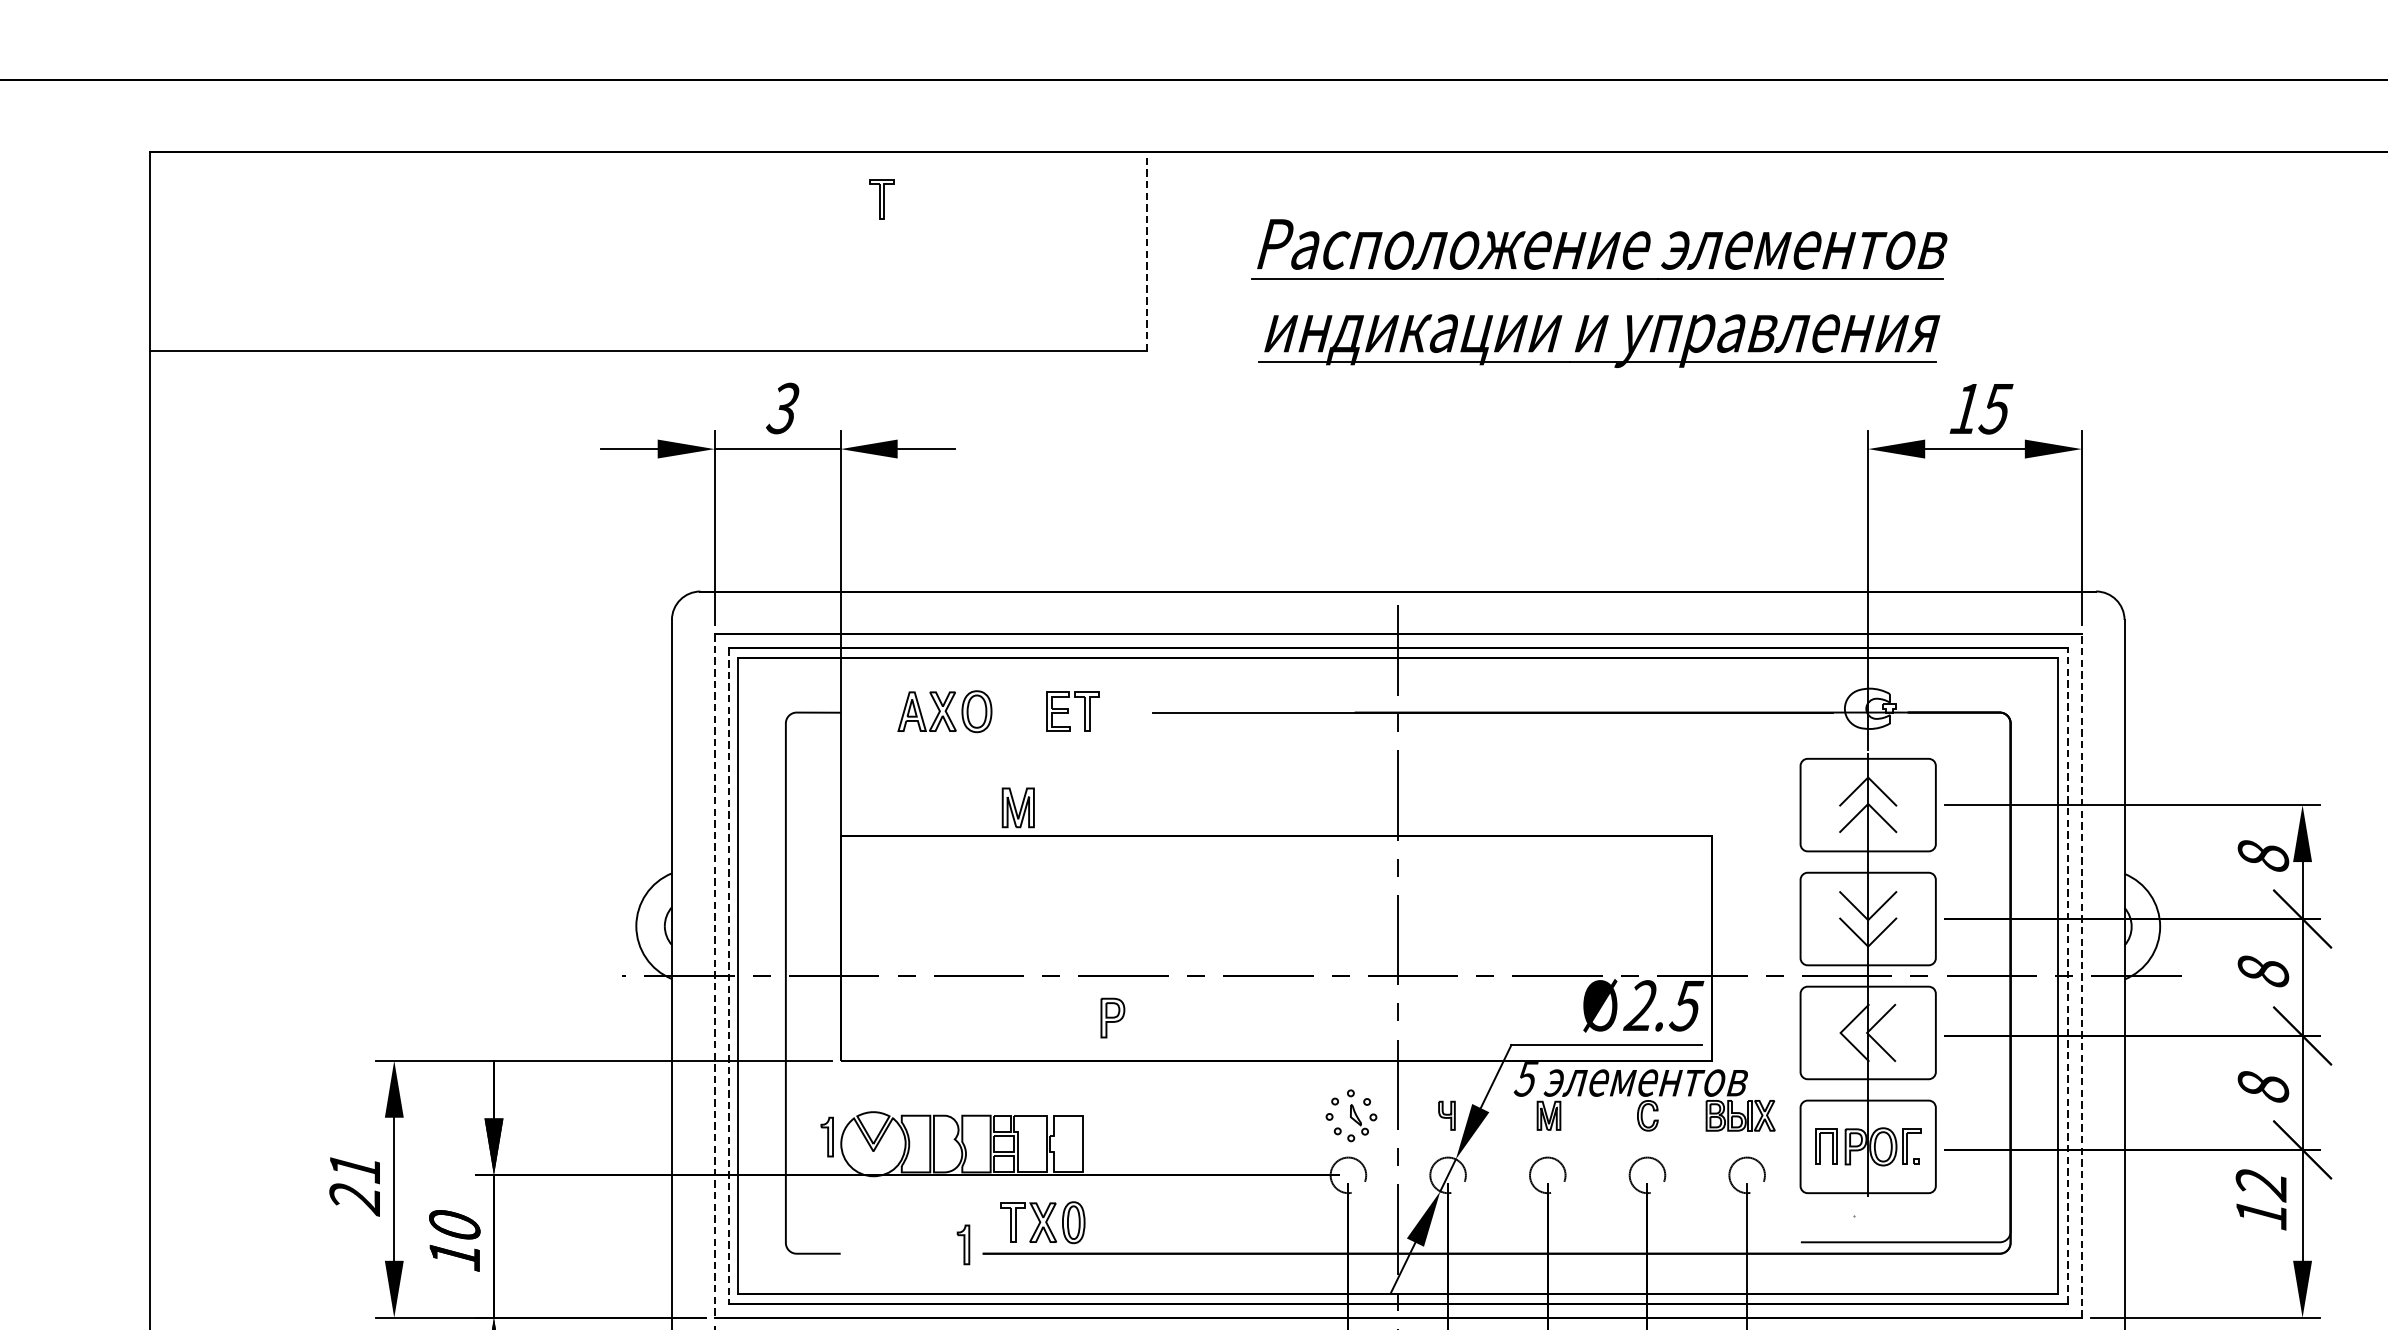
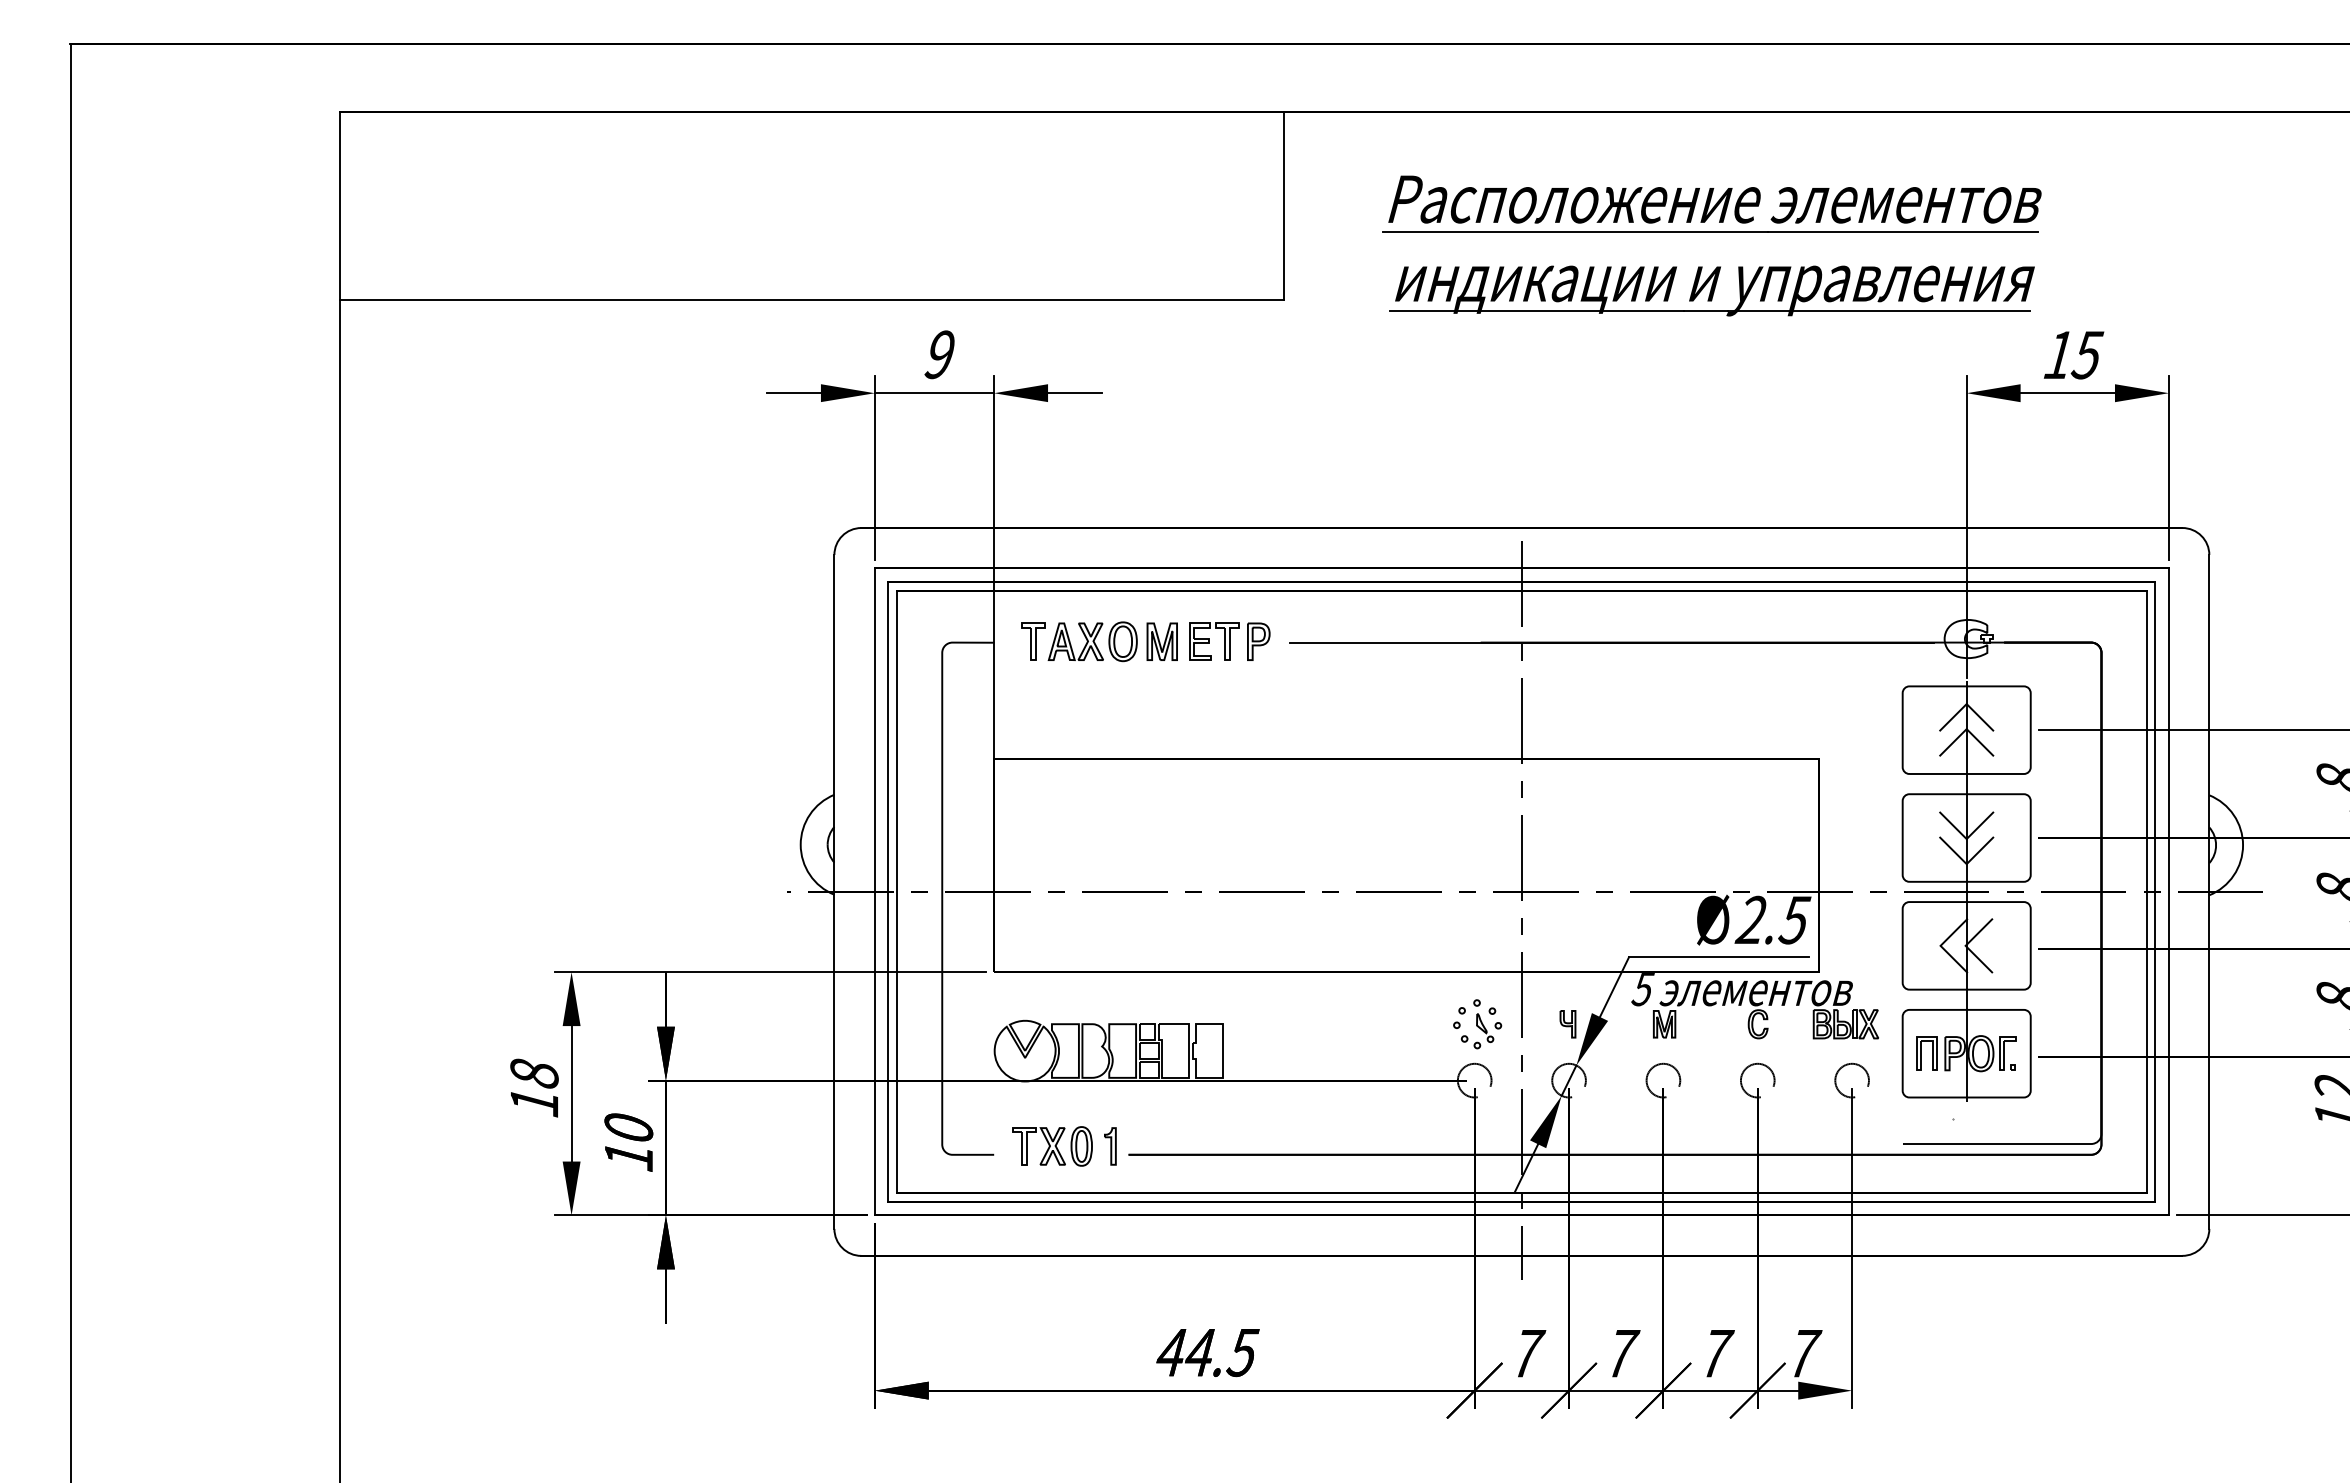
part: (882, 199) -> (1033, 641), moved
line: (1146, 250) -> (1283, 205), dashed -> solid
text: (781, 408) -> (938, 354), 3 -> 9
part: (1017, 807) -> (1161, 641), moved
line: (714, 975) -> (874, 891), dashed -> solid
line: (2067, 975) -> (2155, 891), dashed -> solid
line: (2081, 975) -> (2168, 891), dashed -> solid
line: (729, 976) -> (888, 892), dashed -> solid
part: (1112, 1017) -> (1258, 641), moved
part: (827, 1137) -> (981, 1044), removed
text: (355, 1183) -> (534, 1088), 21 -> 18
part: (1042, 1222) -> (1052, 1146), moved

